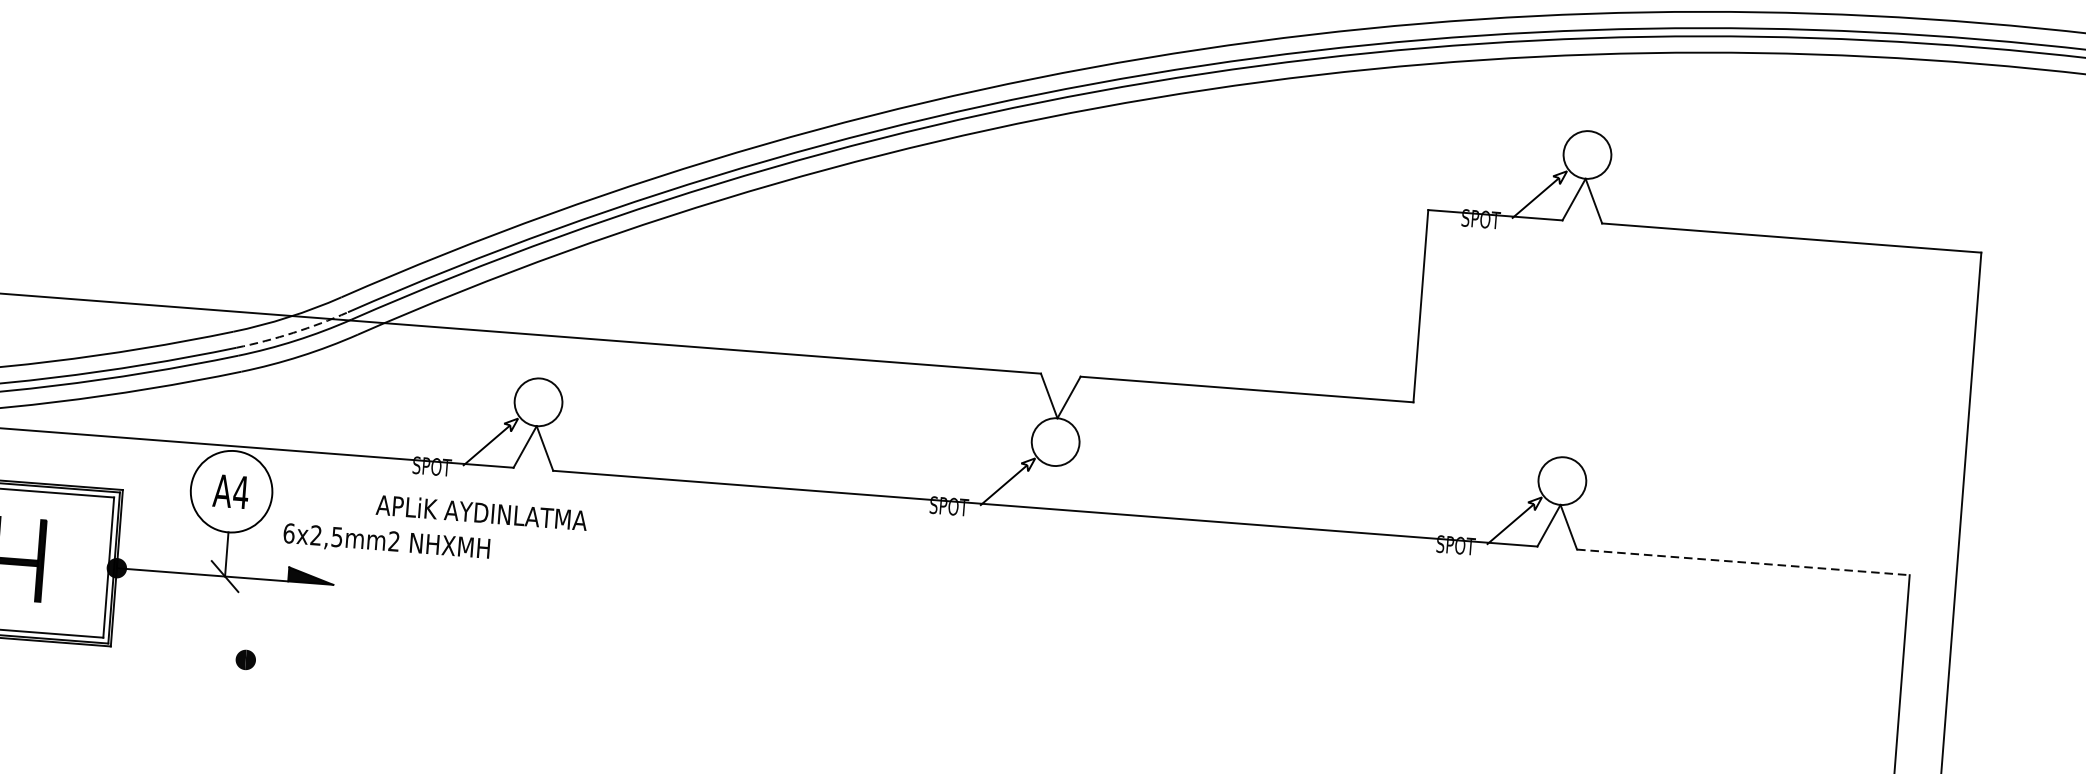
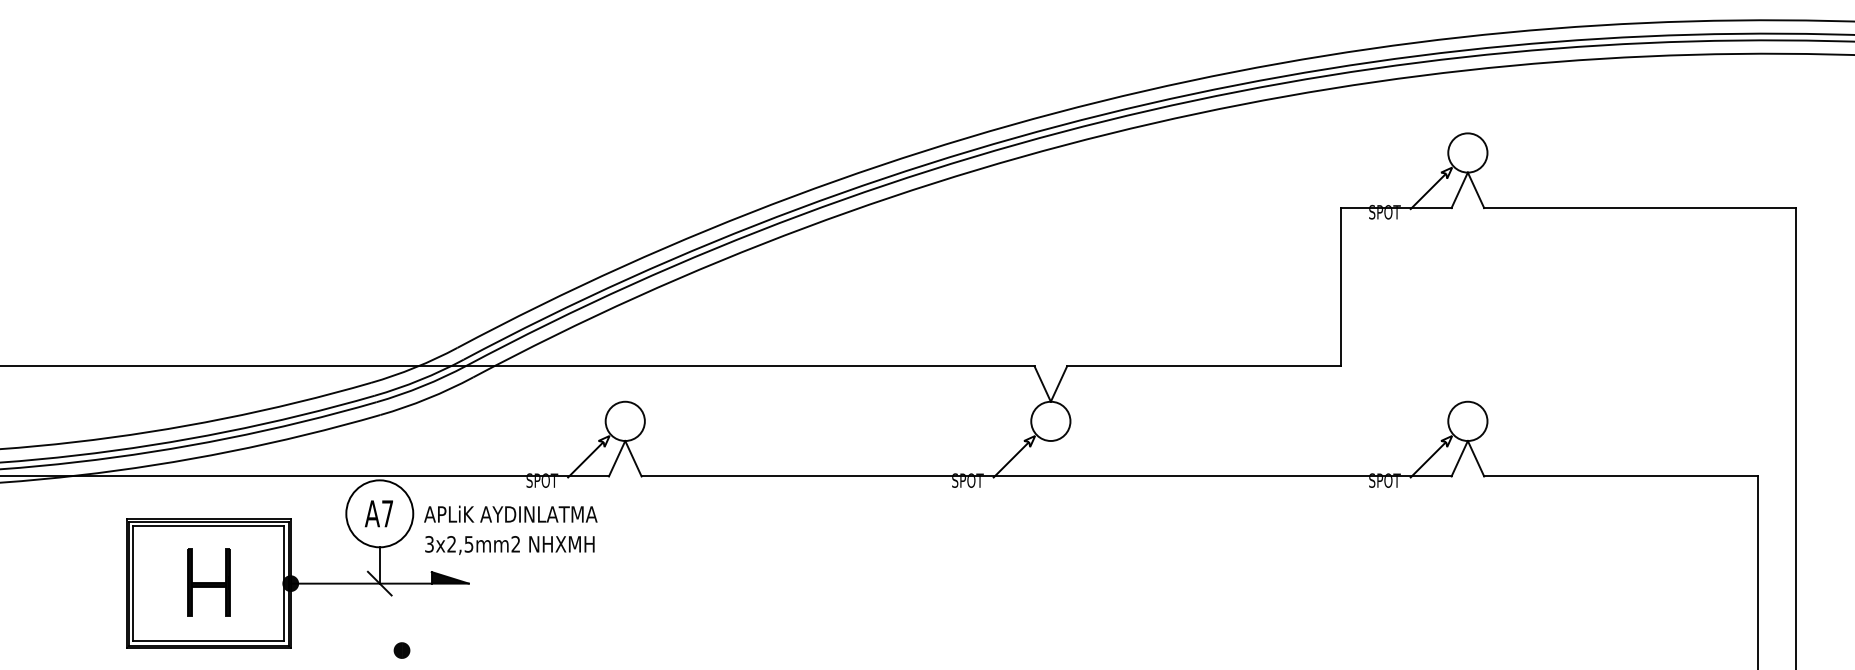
arc: (293, 333) -> (420, 380), dashed -> solid
text: (240, 492) -> (387, 513), A4 -> A7
text: (481, 511) -> (510, 513), moved
text: (289, 533) -> (429, 544), 6x2,5mm2 -> 3x2,5mm2
line: (1743, 562) -> (1621, 476), dashed -> solid

